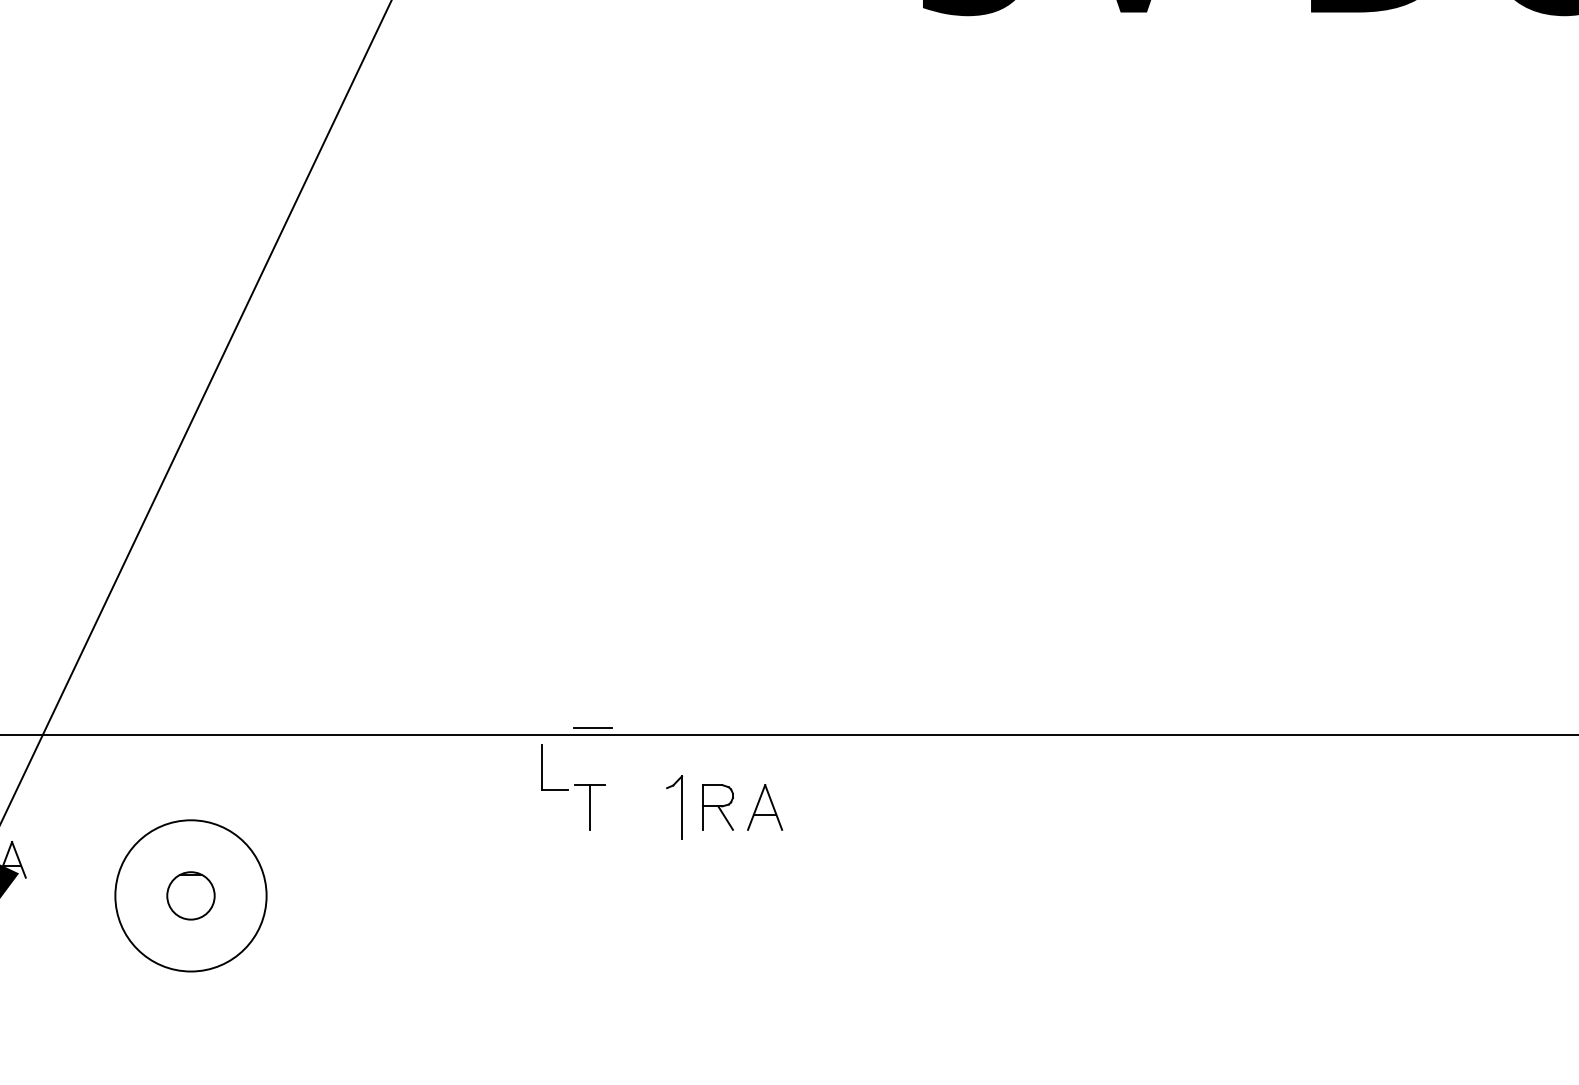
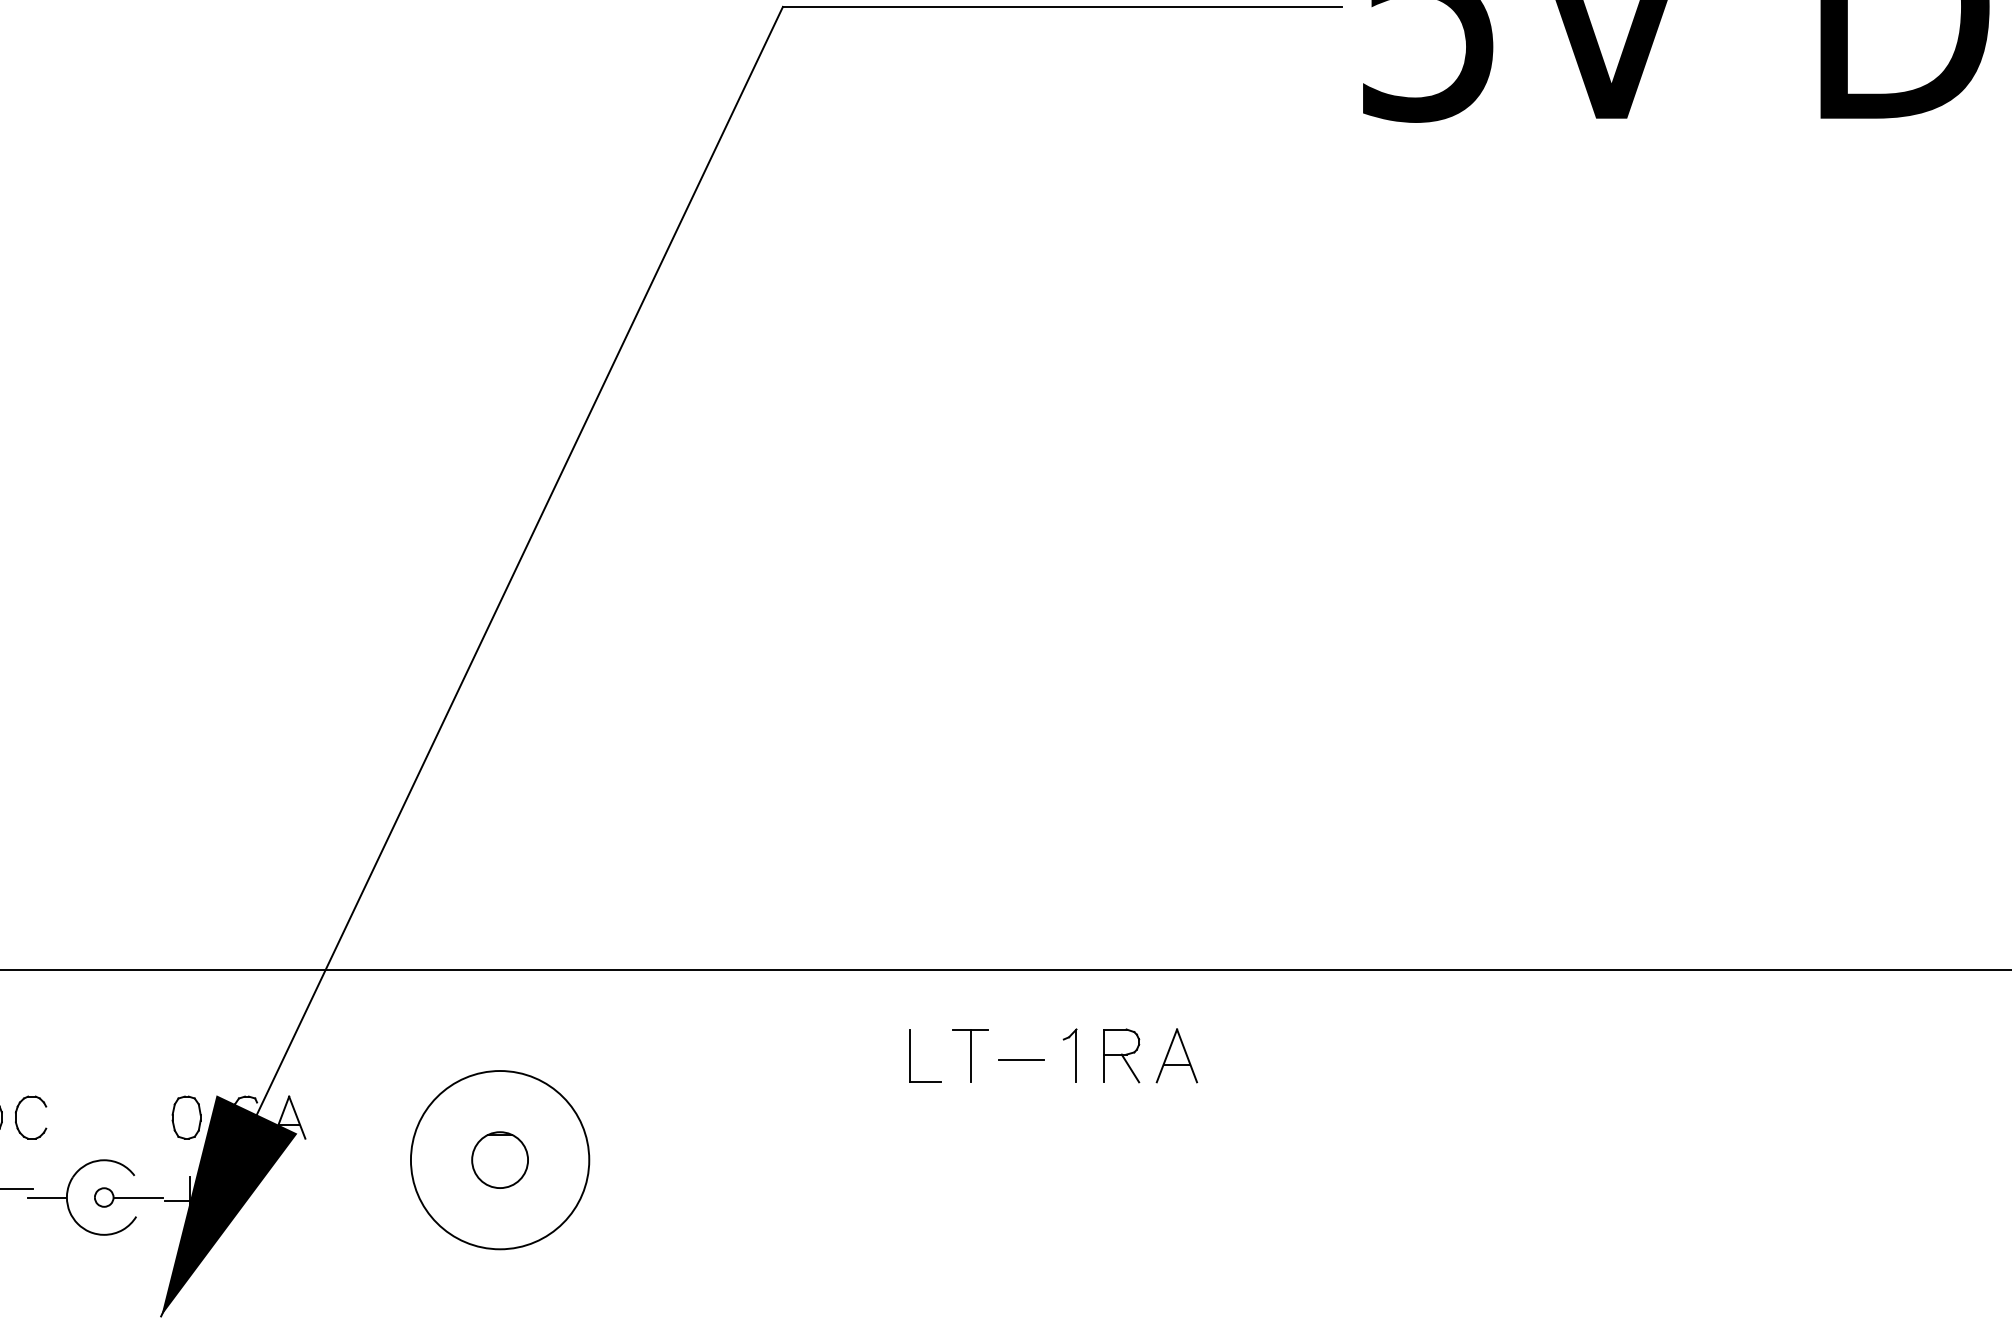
line: (593, 728) -> (1021, 1059), moved
part: (542, 767) -> (910, 1055), moved
part: (673, 807) -> (1069, 1055), size x0.71

